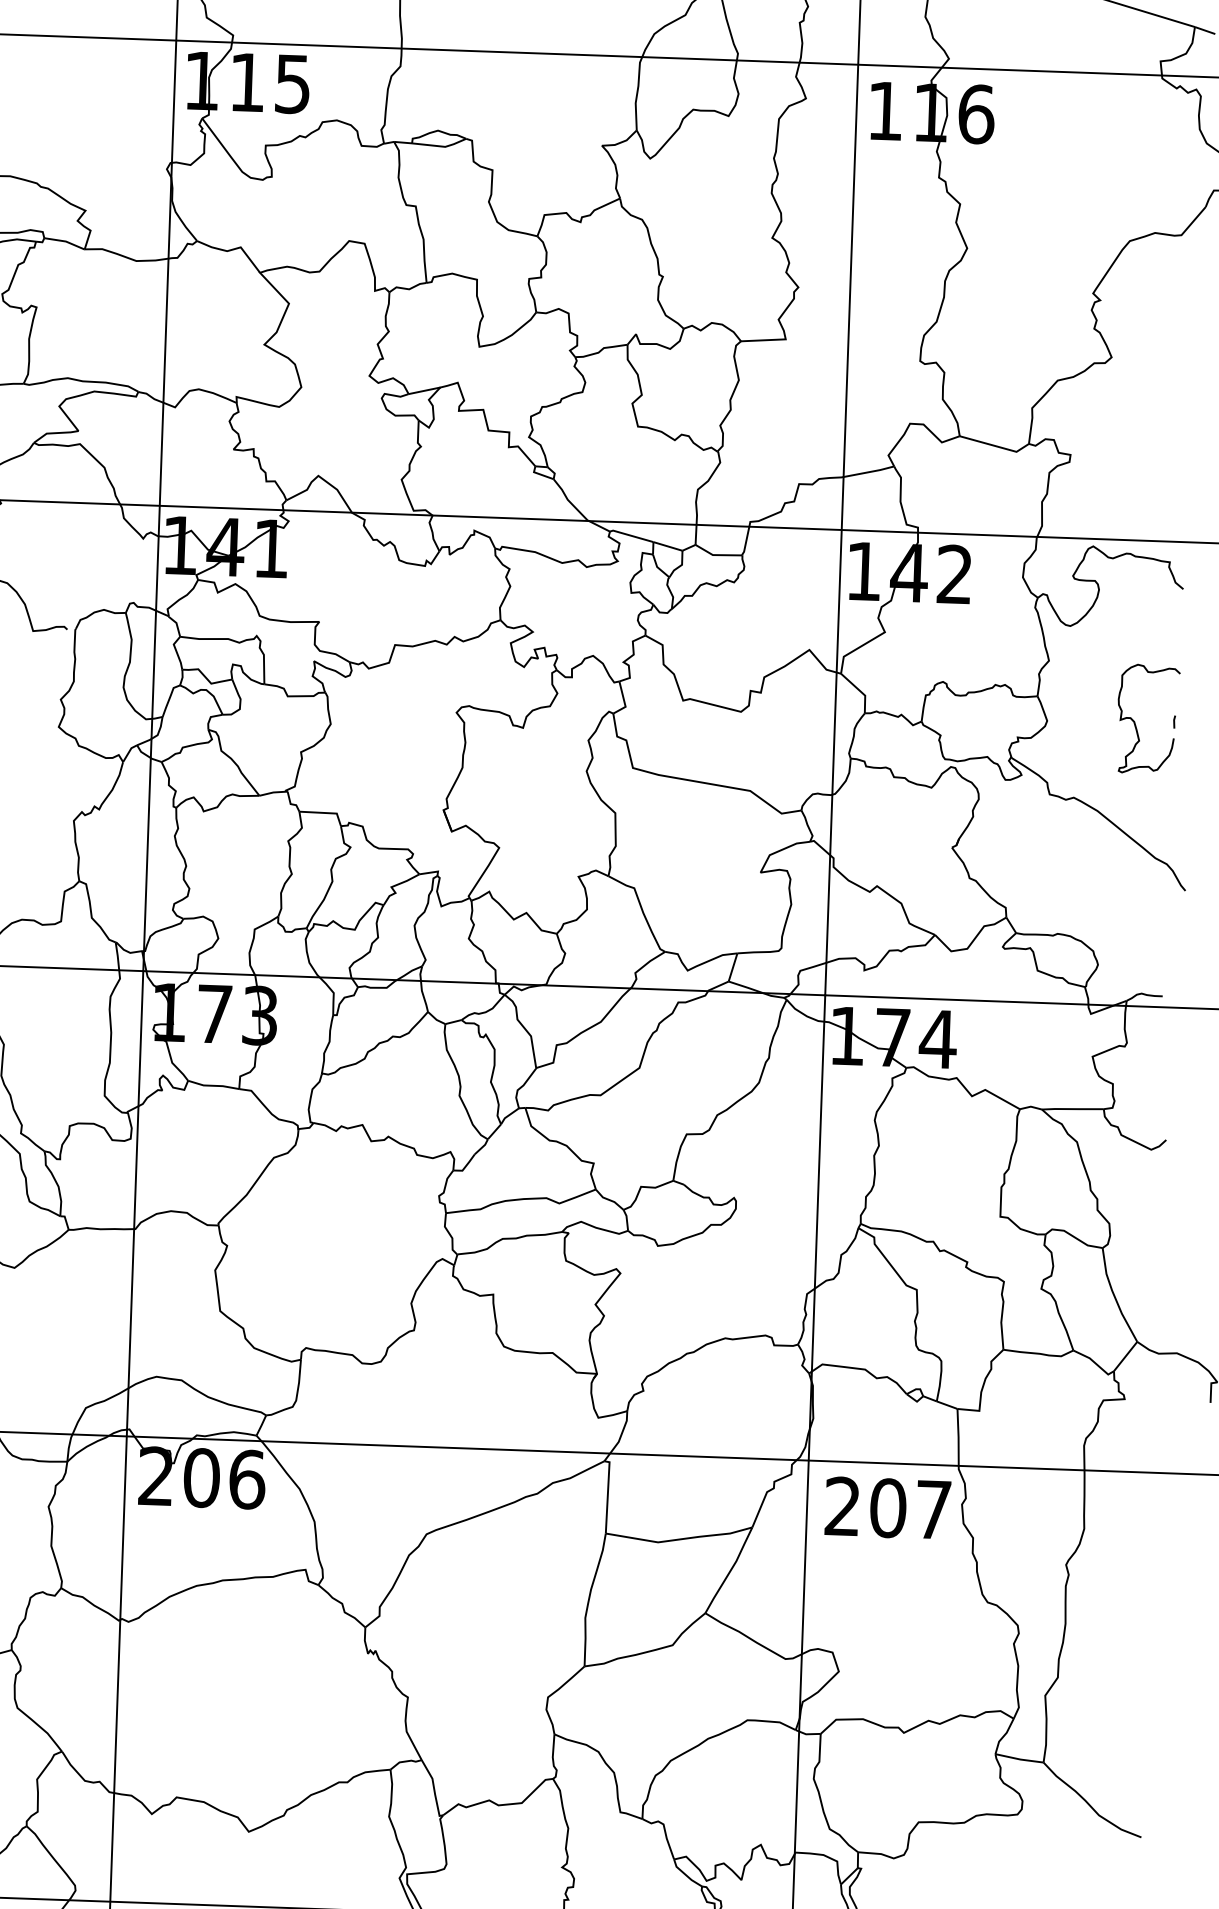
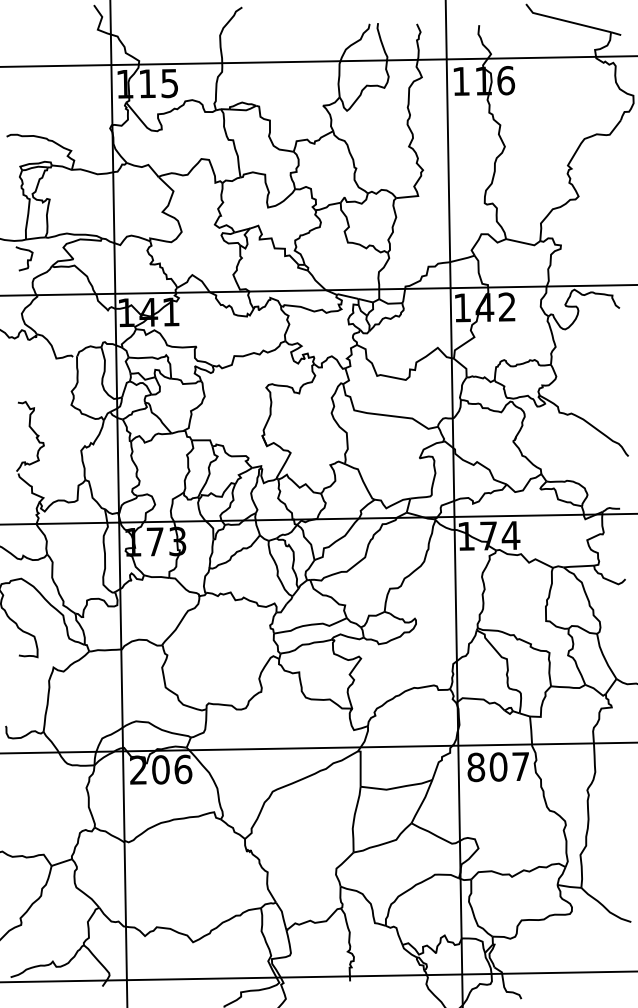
part: (1147, 717) -> (605, 372), removed
text: (843, 1506) -> (476, 767), 207 -> 807

